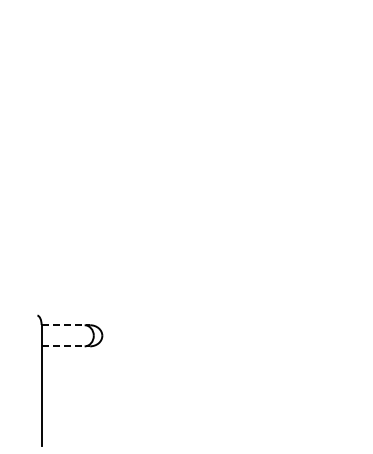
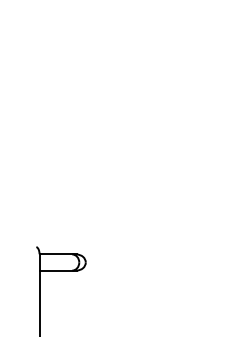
line: (66, 325) -> (58, 254), dashed -> solid
line: (66, 346) -> (58, 270), dashed -> solid

